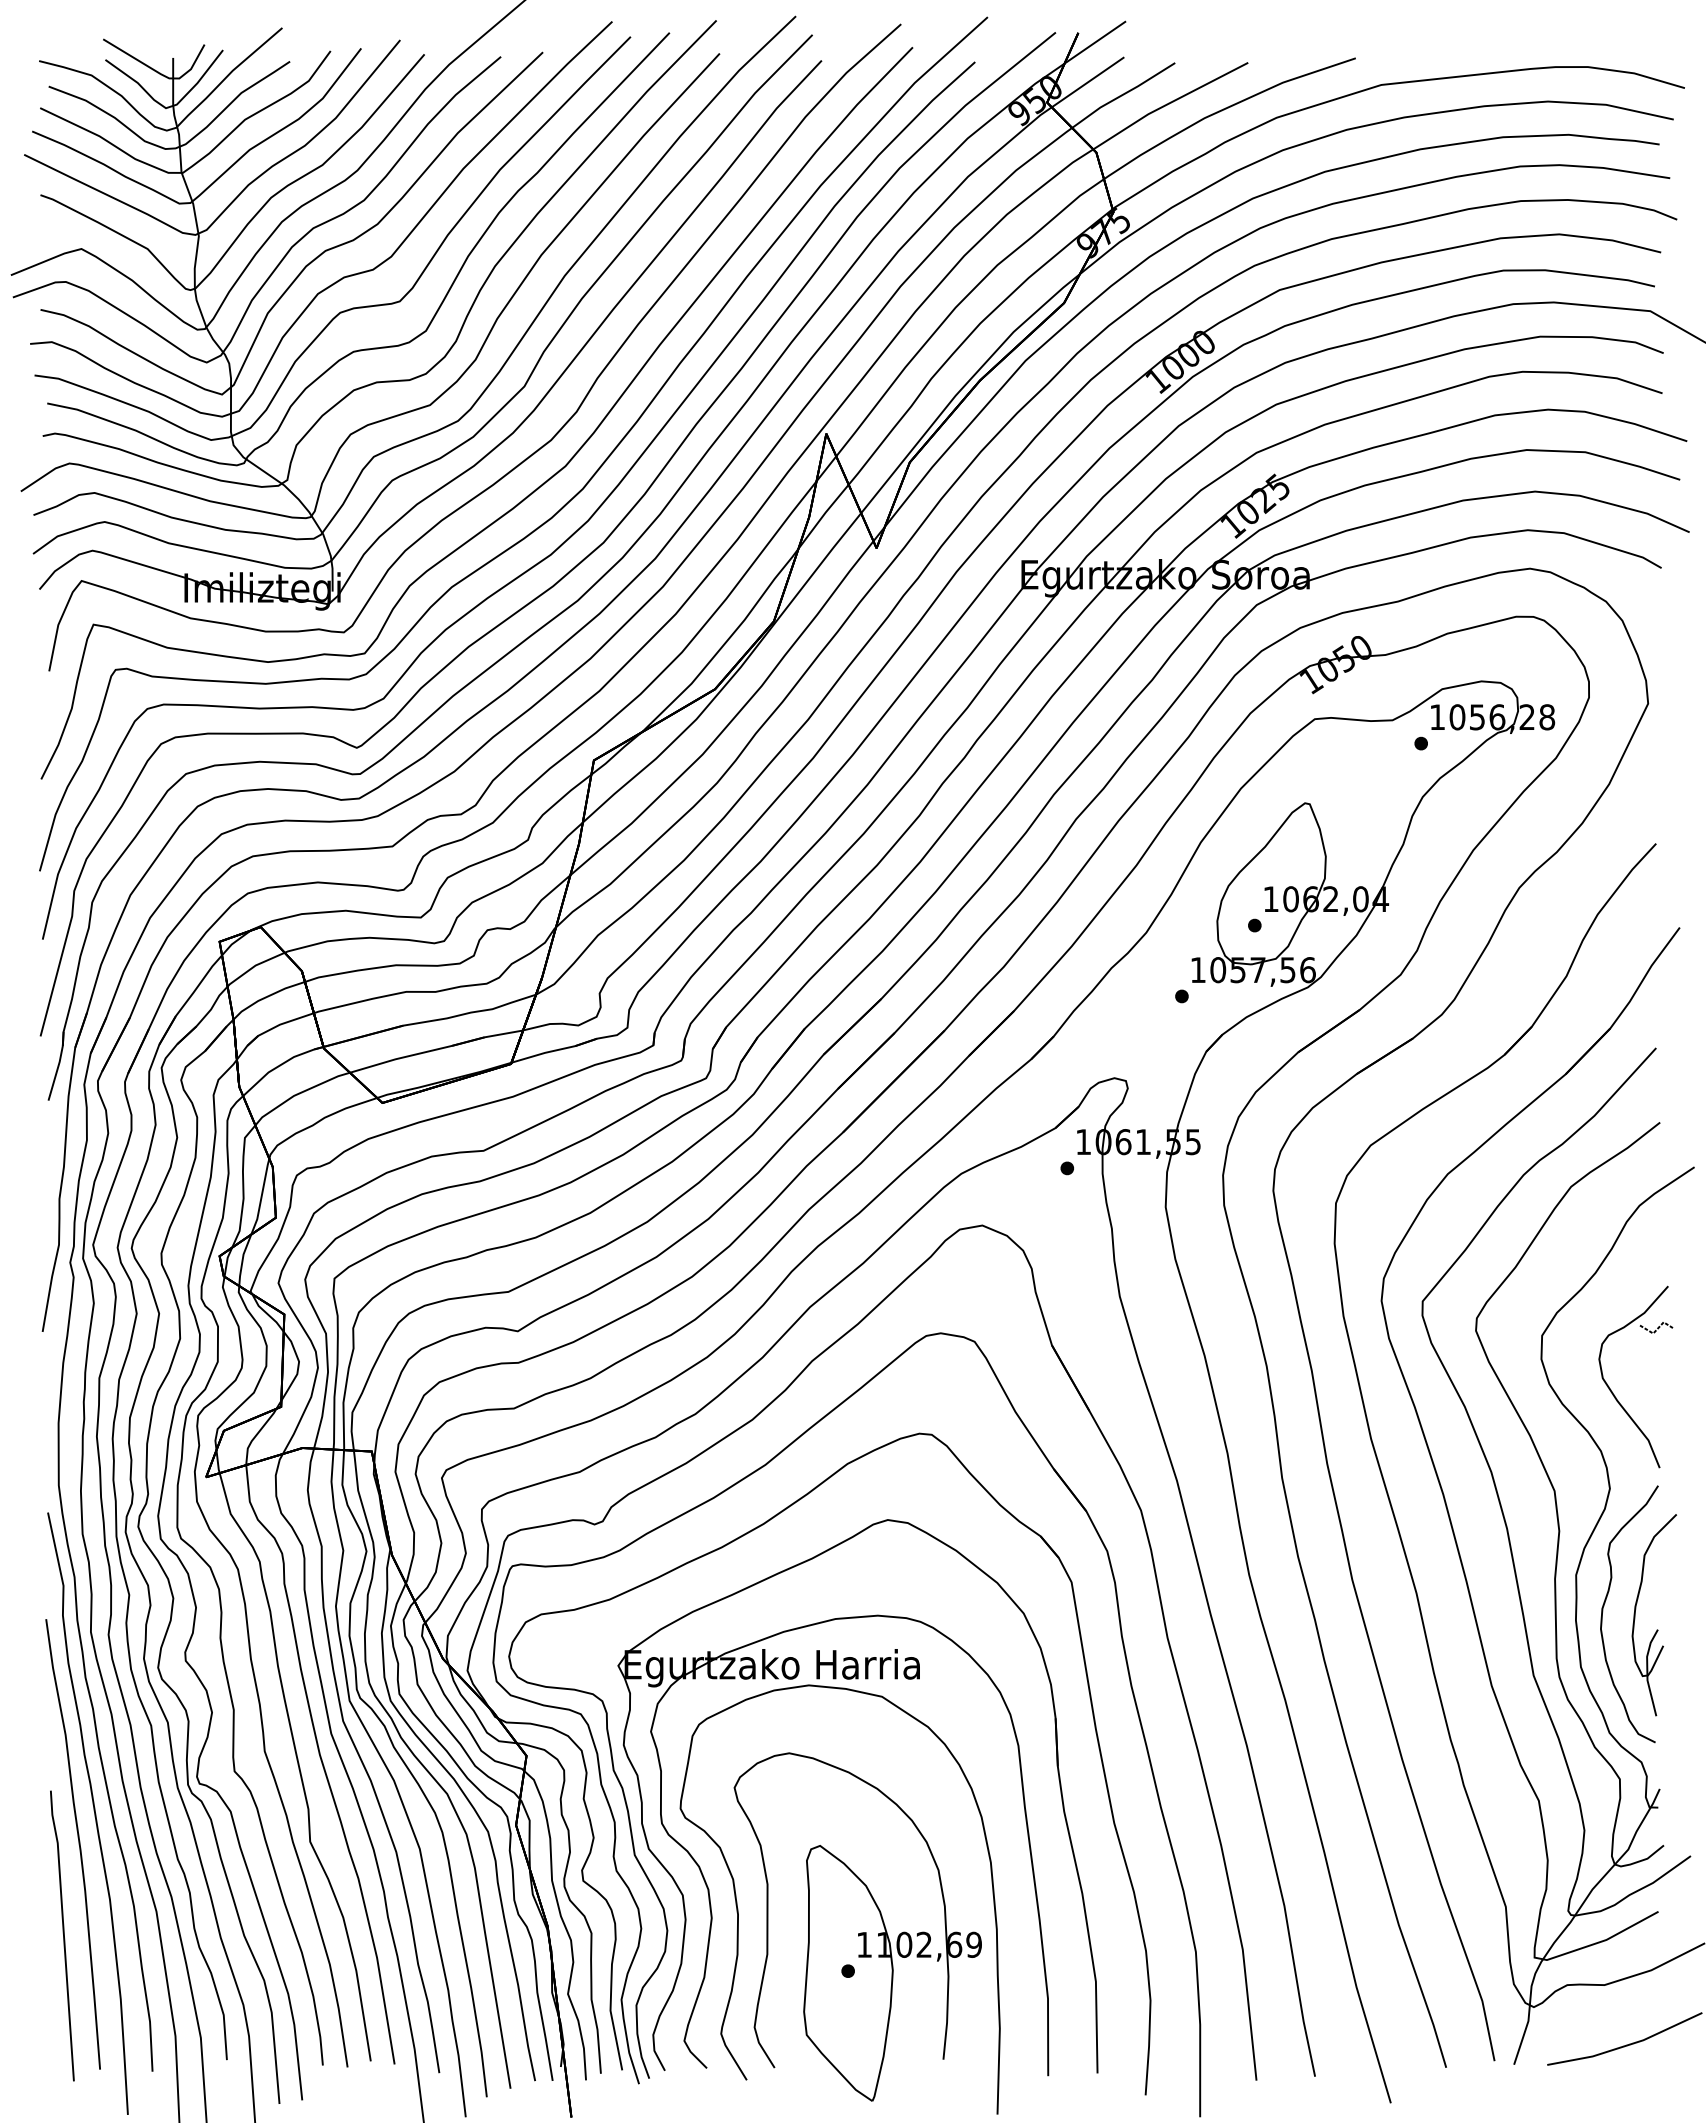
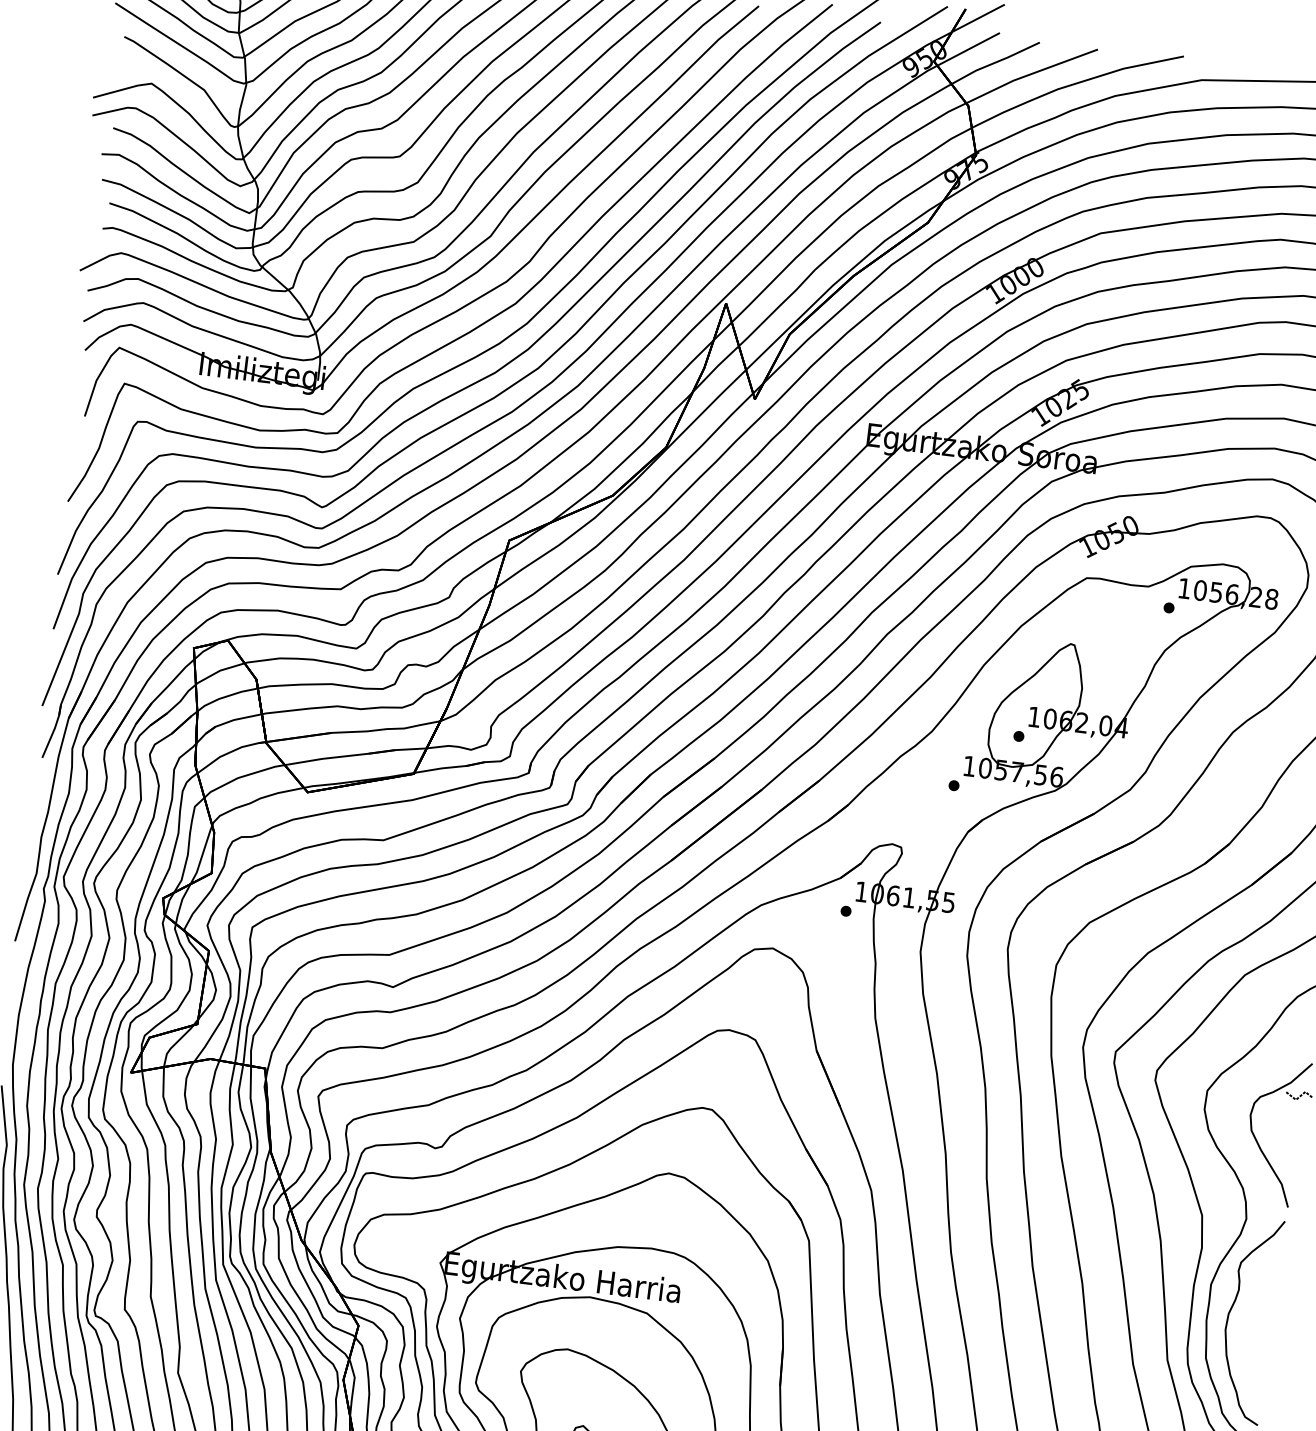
part: (1657, 1629) -> (1270, 1335), removed

